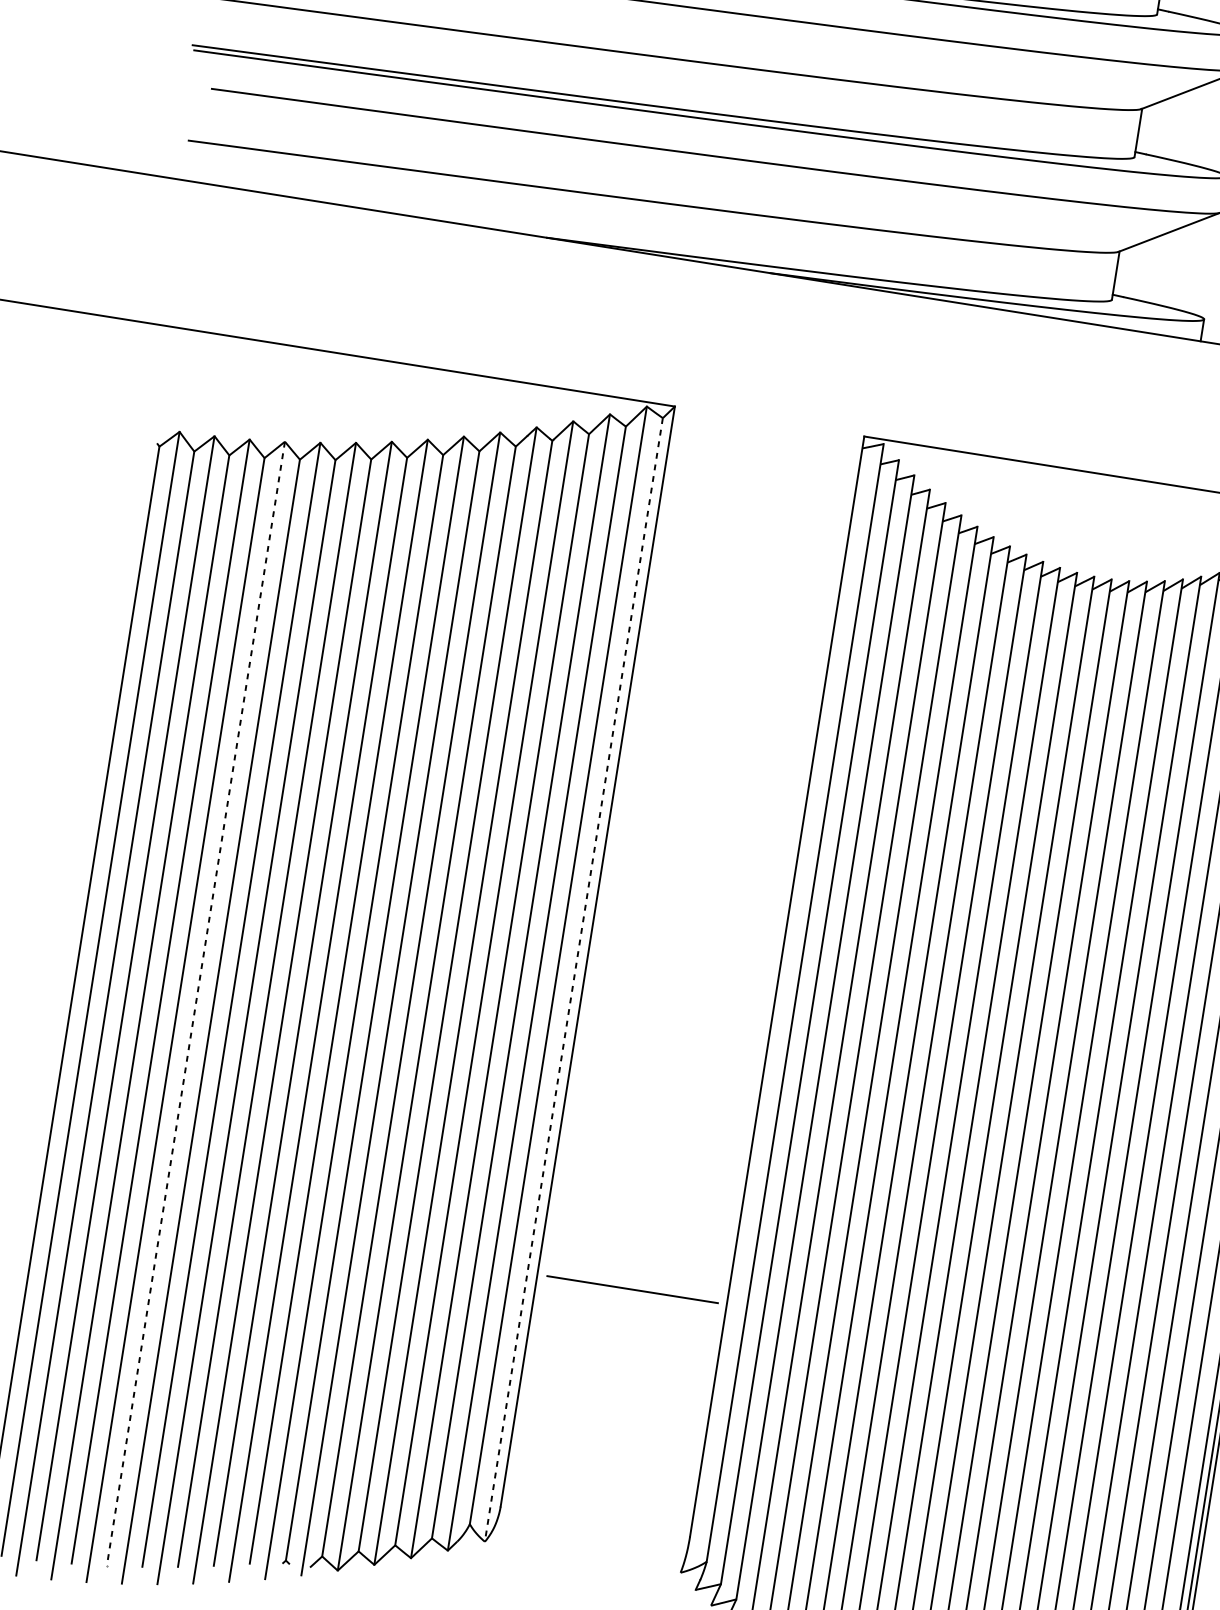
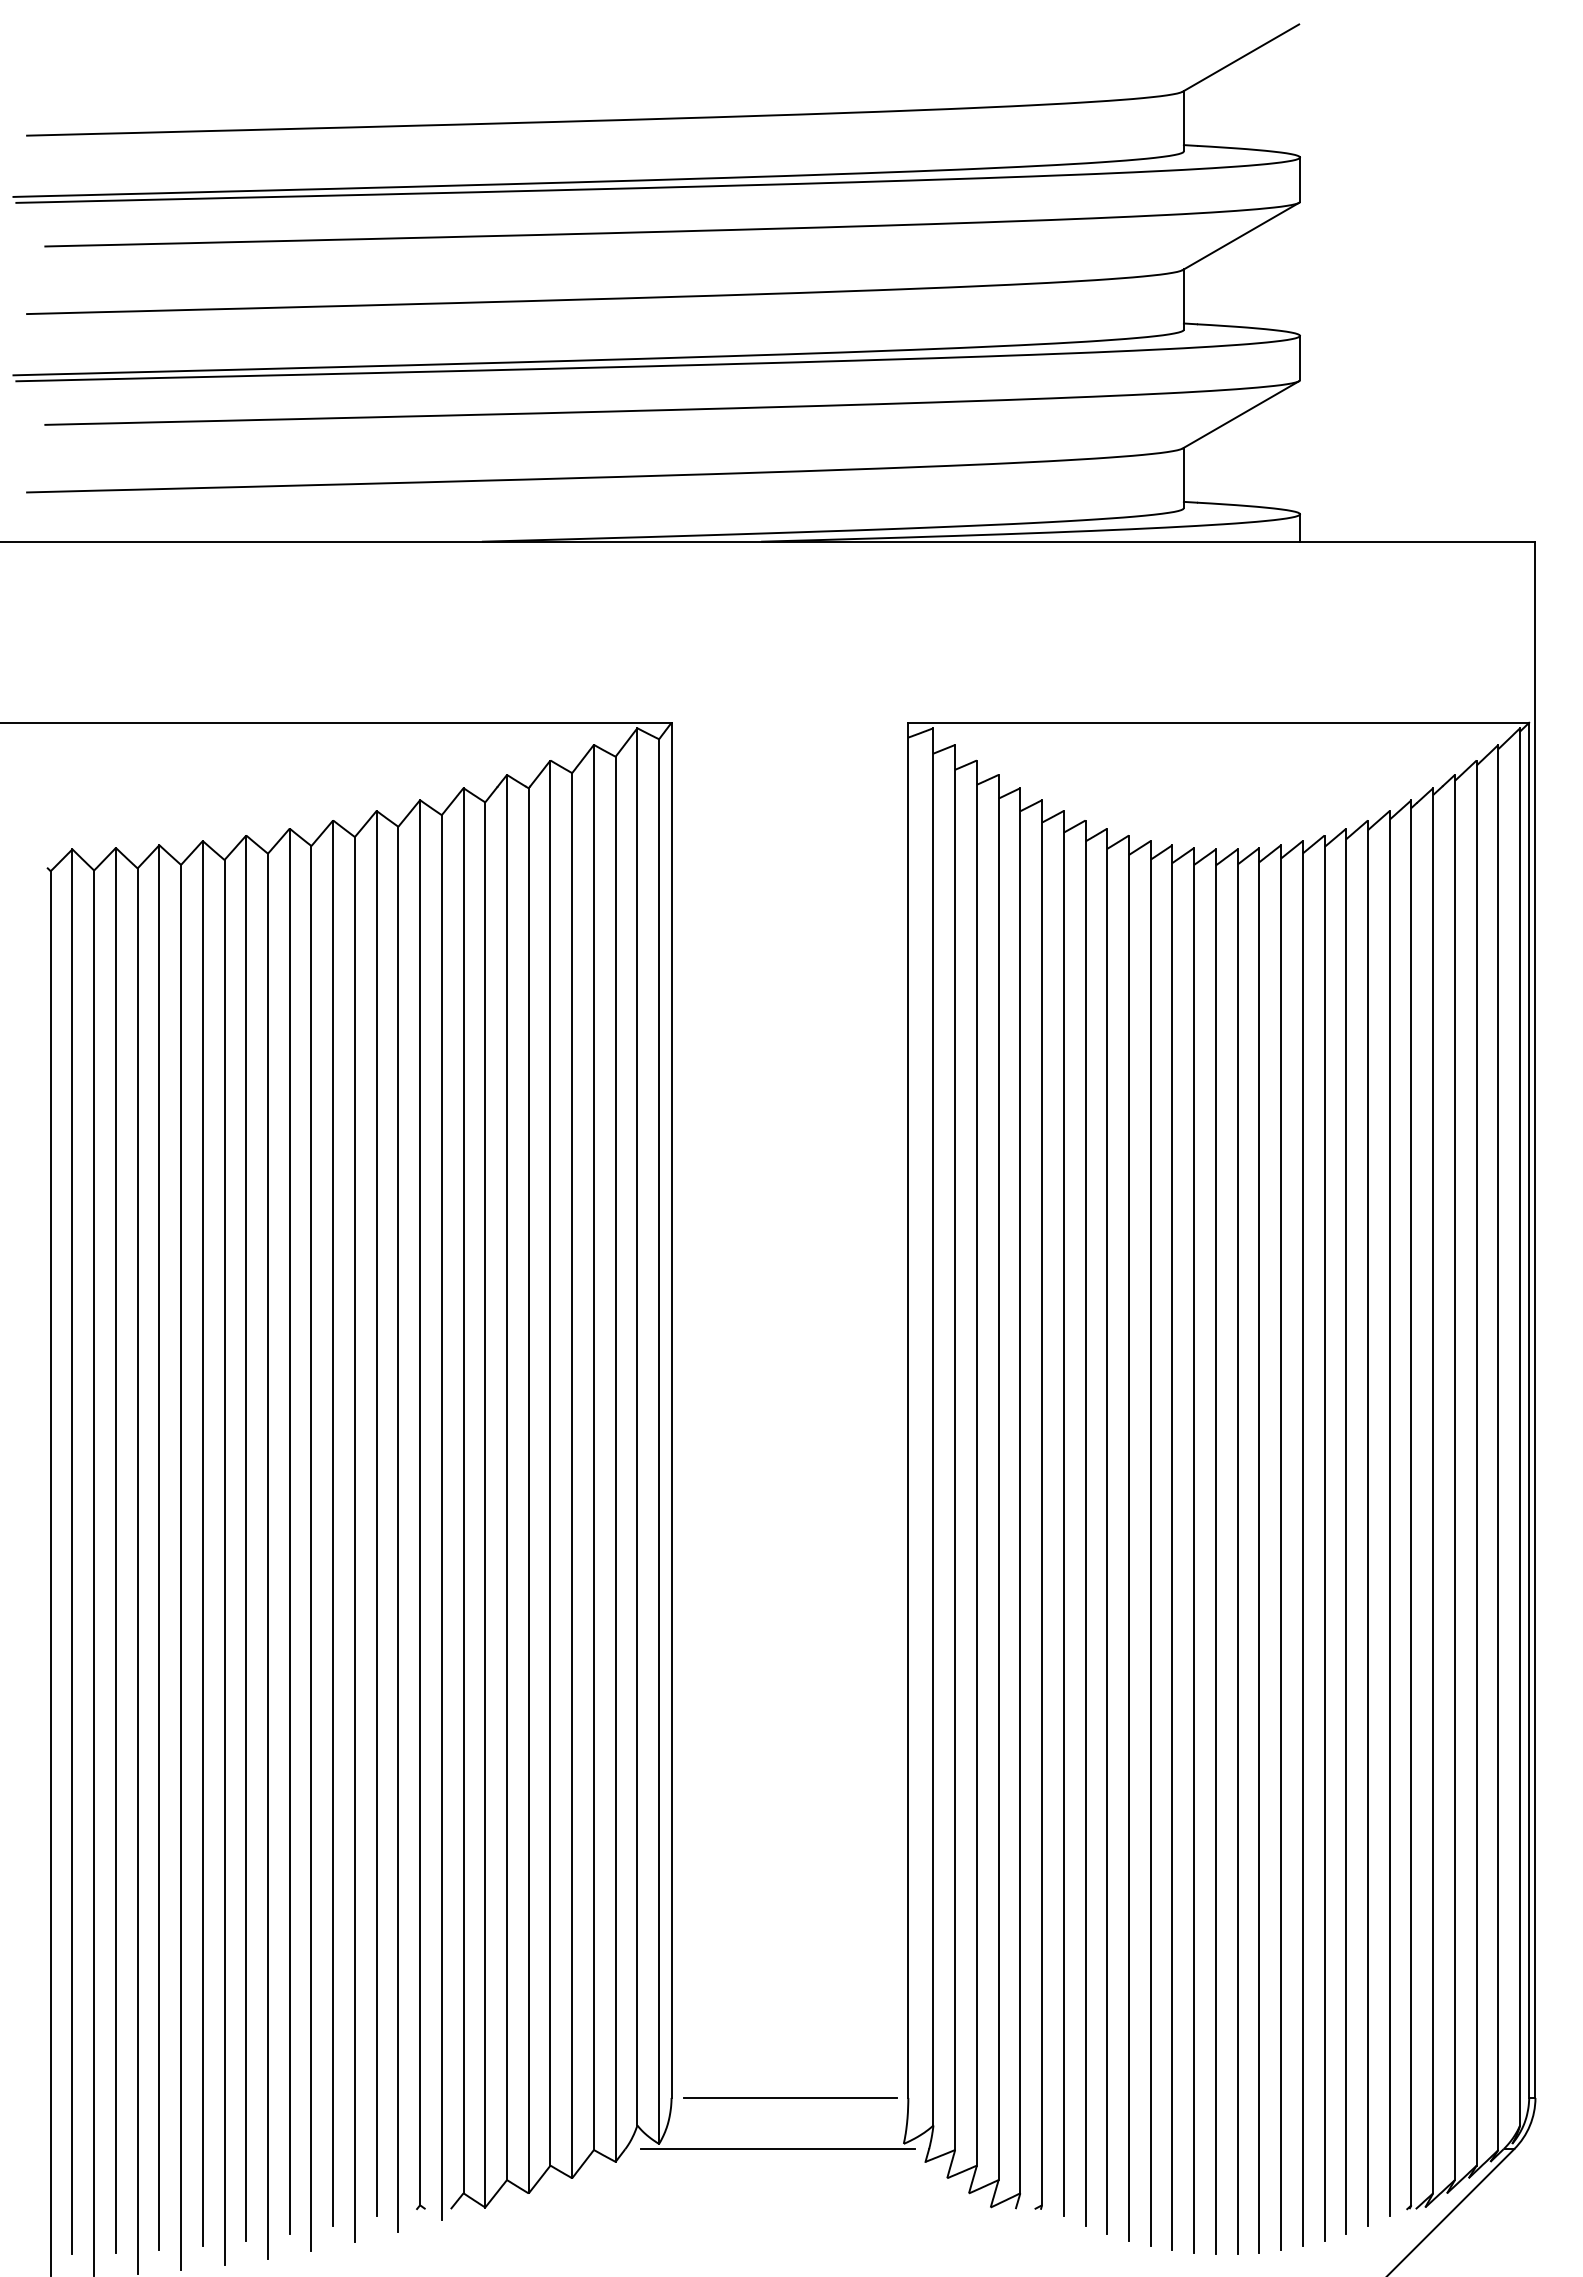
line: (574, 980) -> (659, 1442), dashed -> solid
line: (195, 1003) -> (202, 1543), dashed -> solid
line: (632, 1289) -> (790, 2097), moved
line: (578, 1561) -> (777, 2149), added

